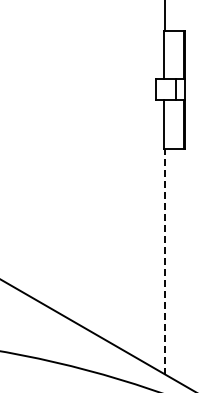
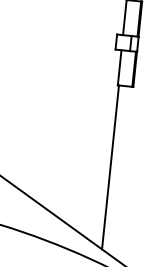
line: (165, 261) -> (110, 167), dashed -> solid

